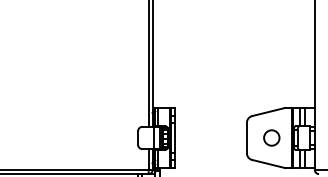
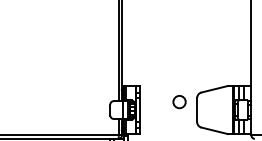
circle: (271, 137) -> (179, 101), moved

